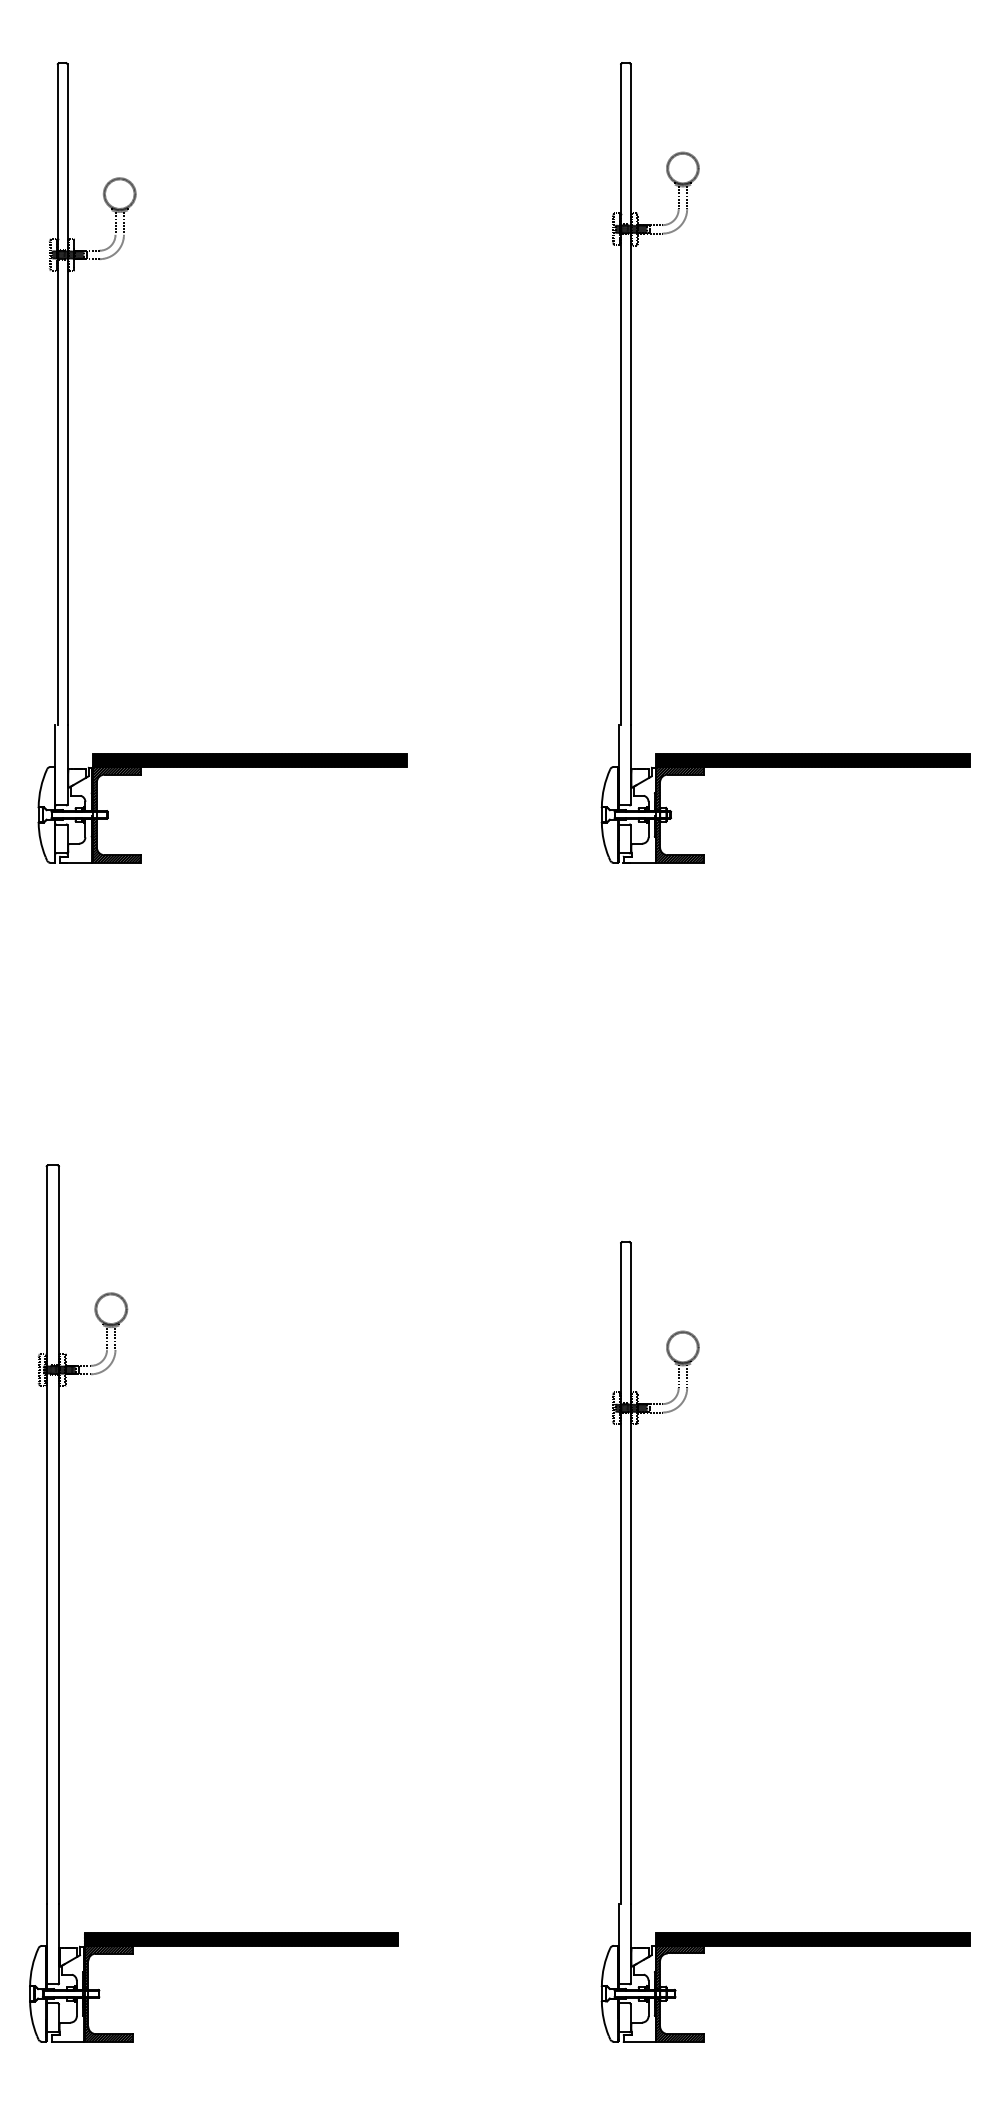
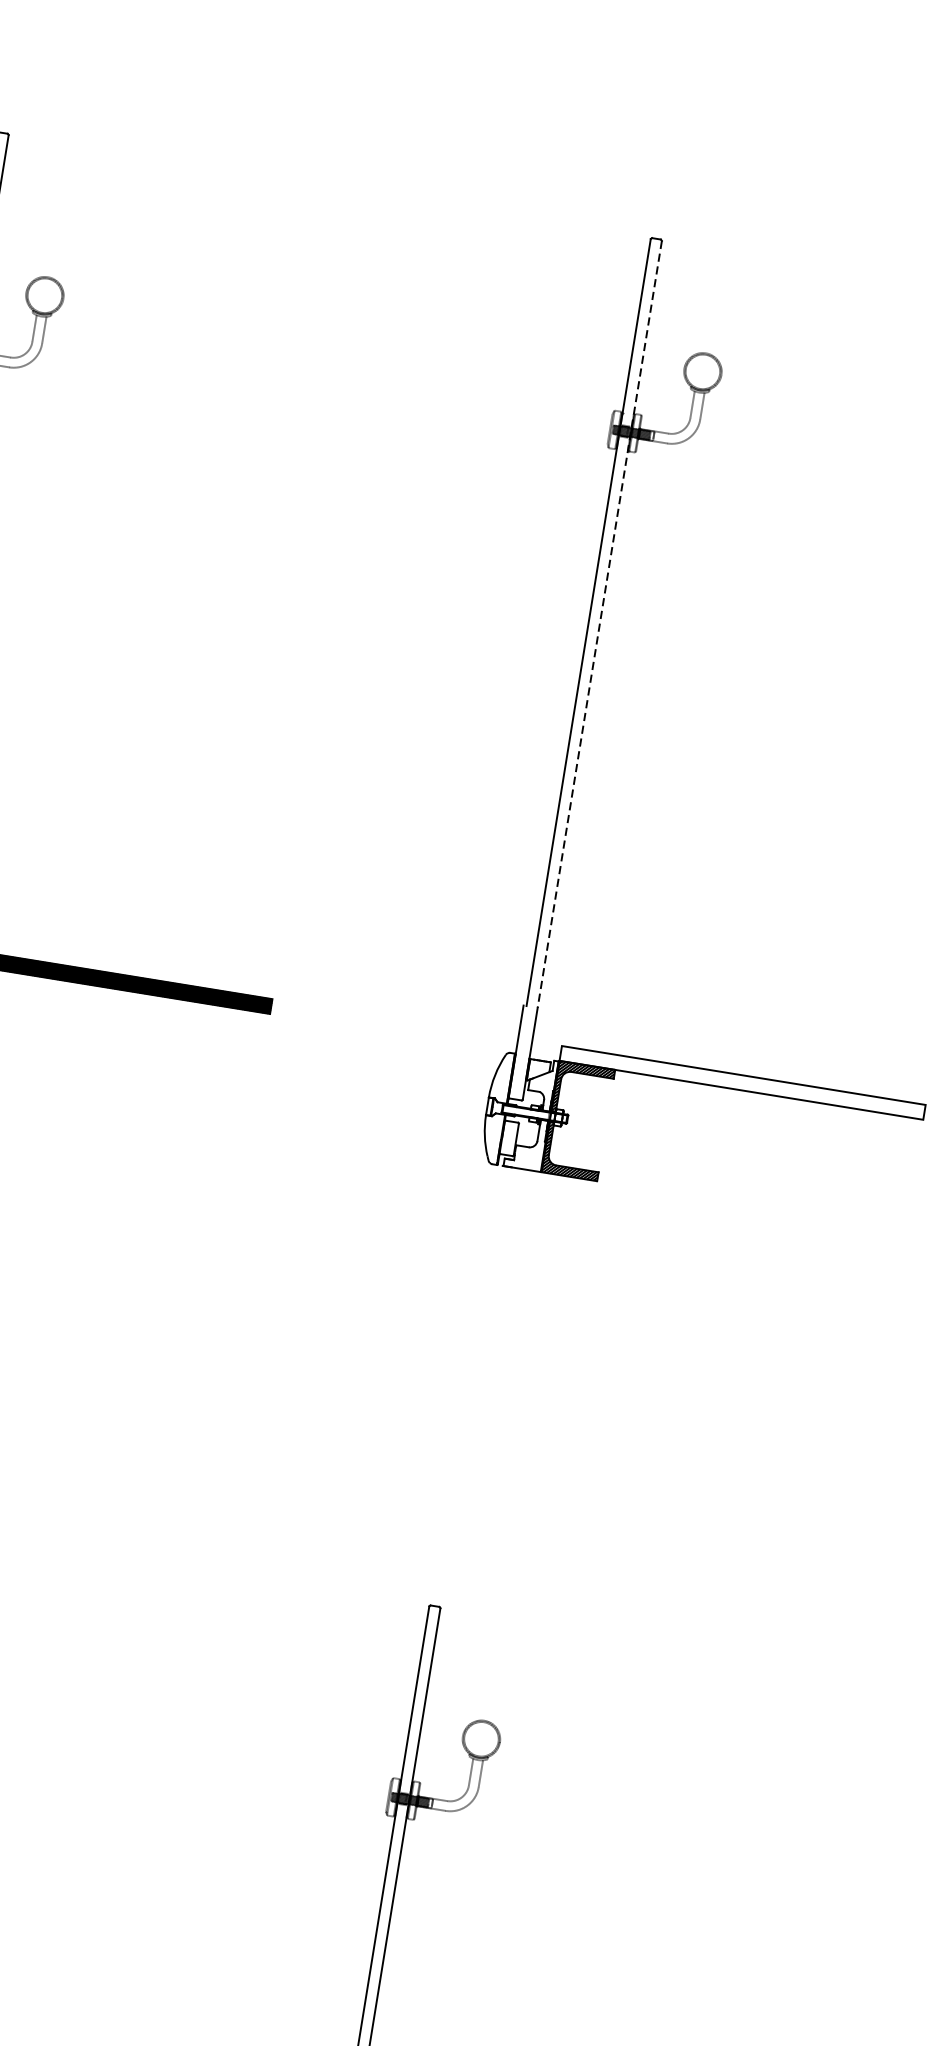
line: (630, 394) -> (599, 624), solid -> dashed
hatch: (812, 760) -> (741, 1082), removed

